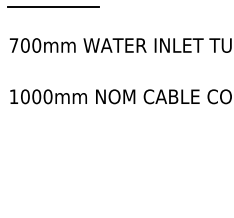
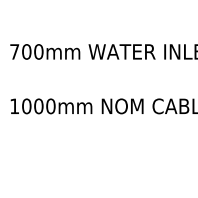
line: (53, 7) -> (56, 11), removed

